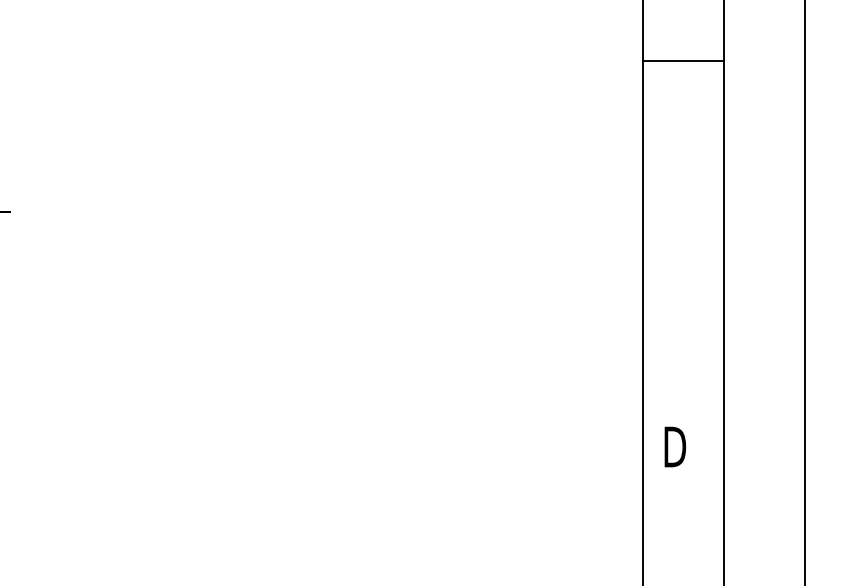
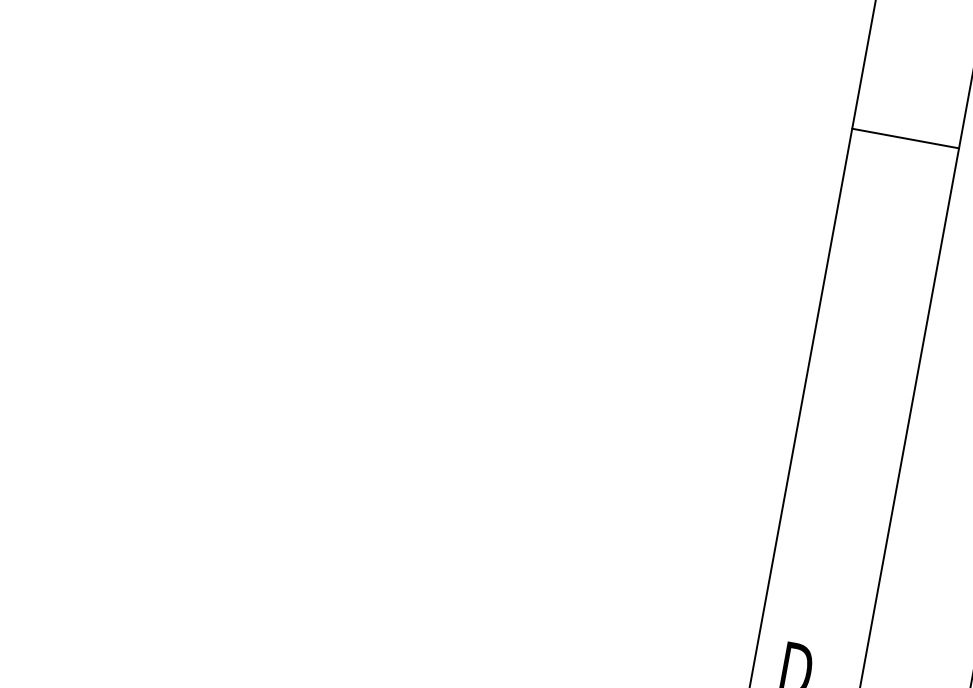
line: (682, 60) -> (904, 137), moved

